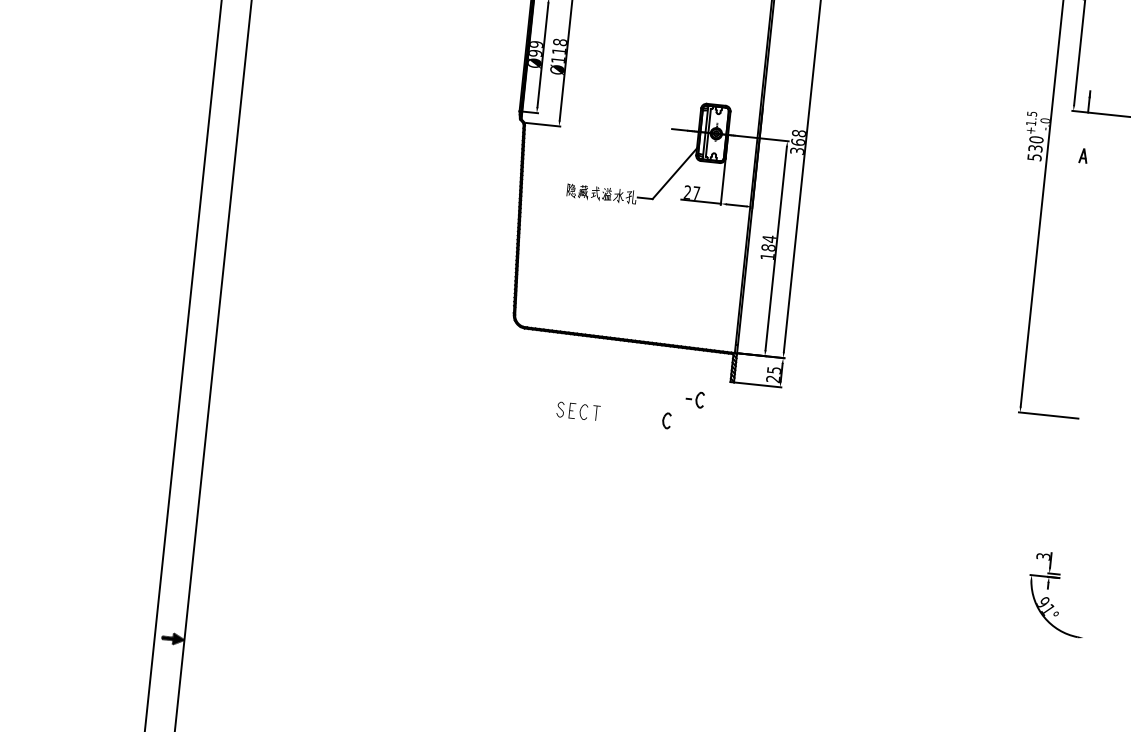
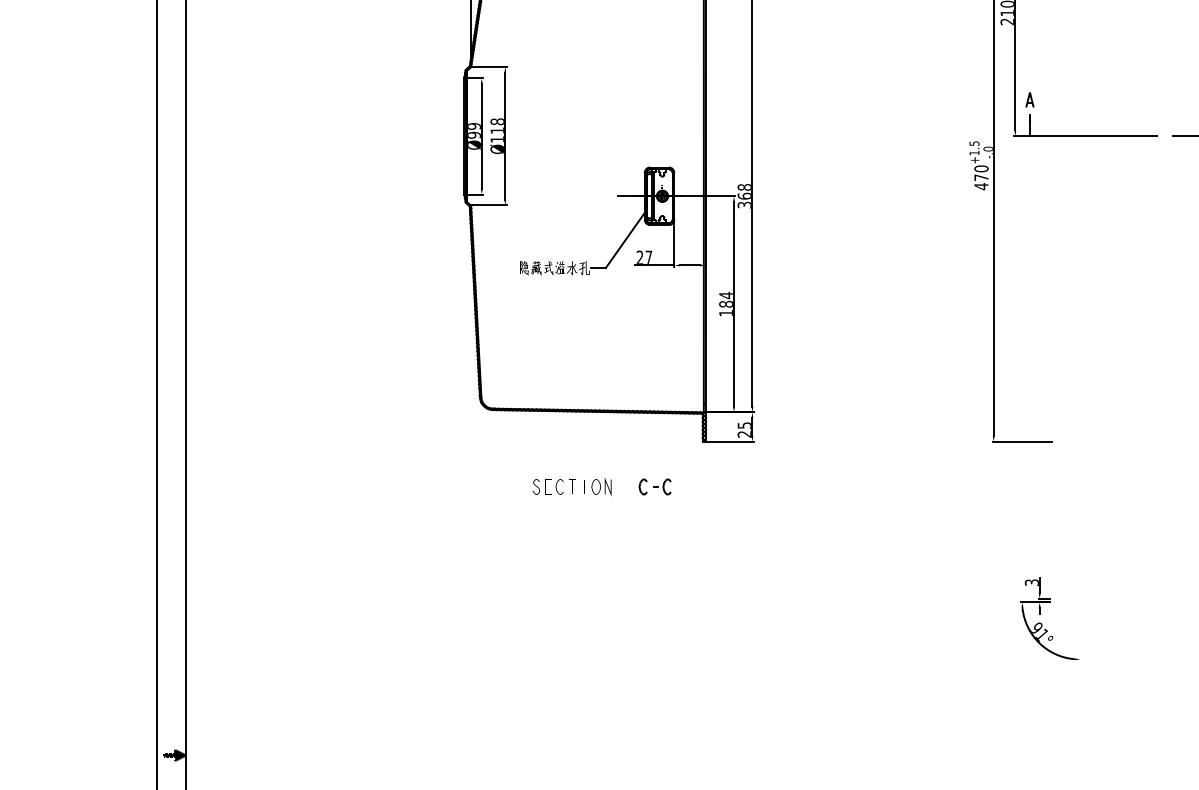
text: (1035, 153) -> (981, 182), 530 -> 470
part: (1083, 155) -> (1029, 99), moved
part: (695, 399) -> (662, 486), moved
part: (621, 415) -> (597, 486), added

